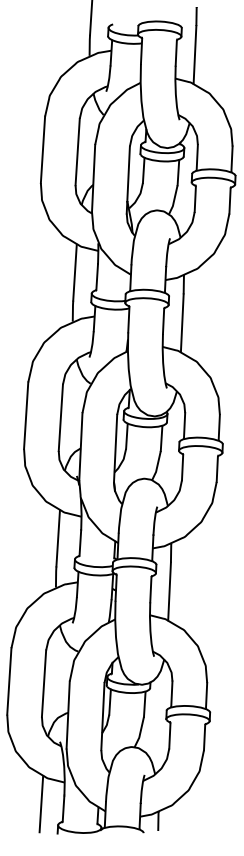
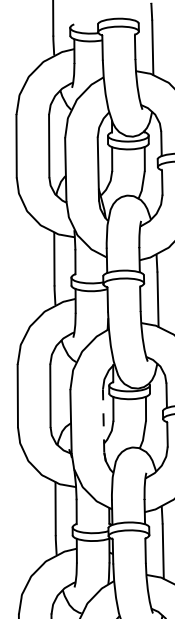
line: (115, 448) -> (103, 421), solid -> dashed

